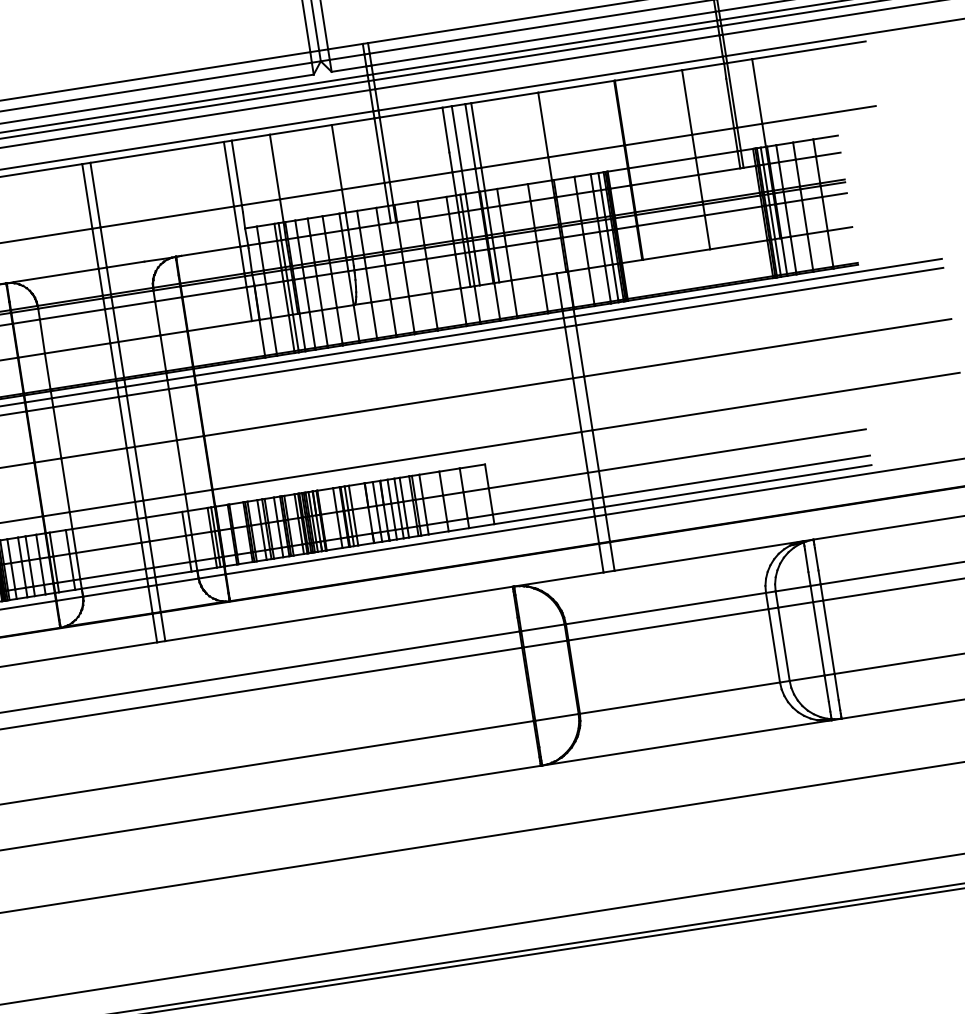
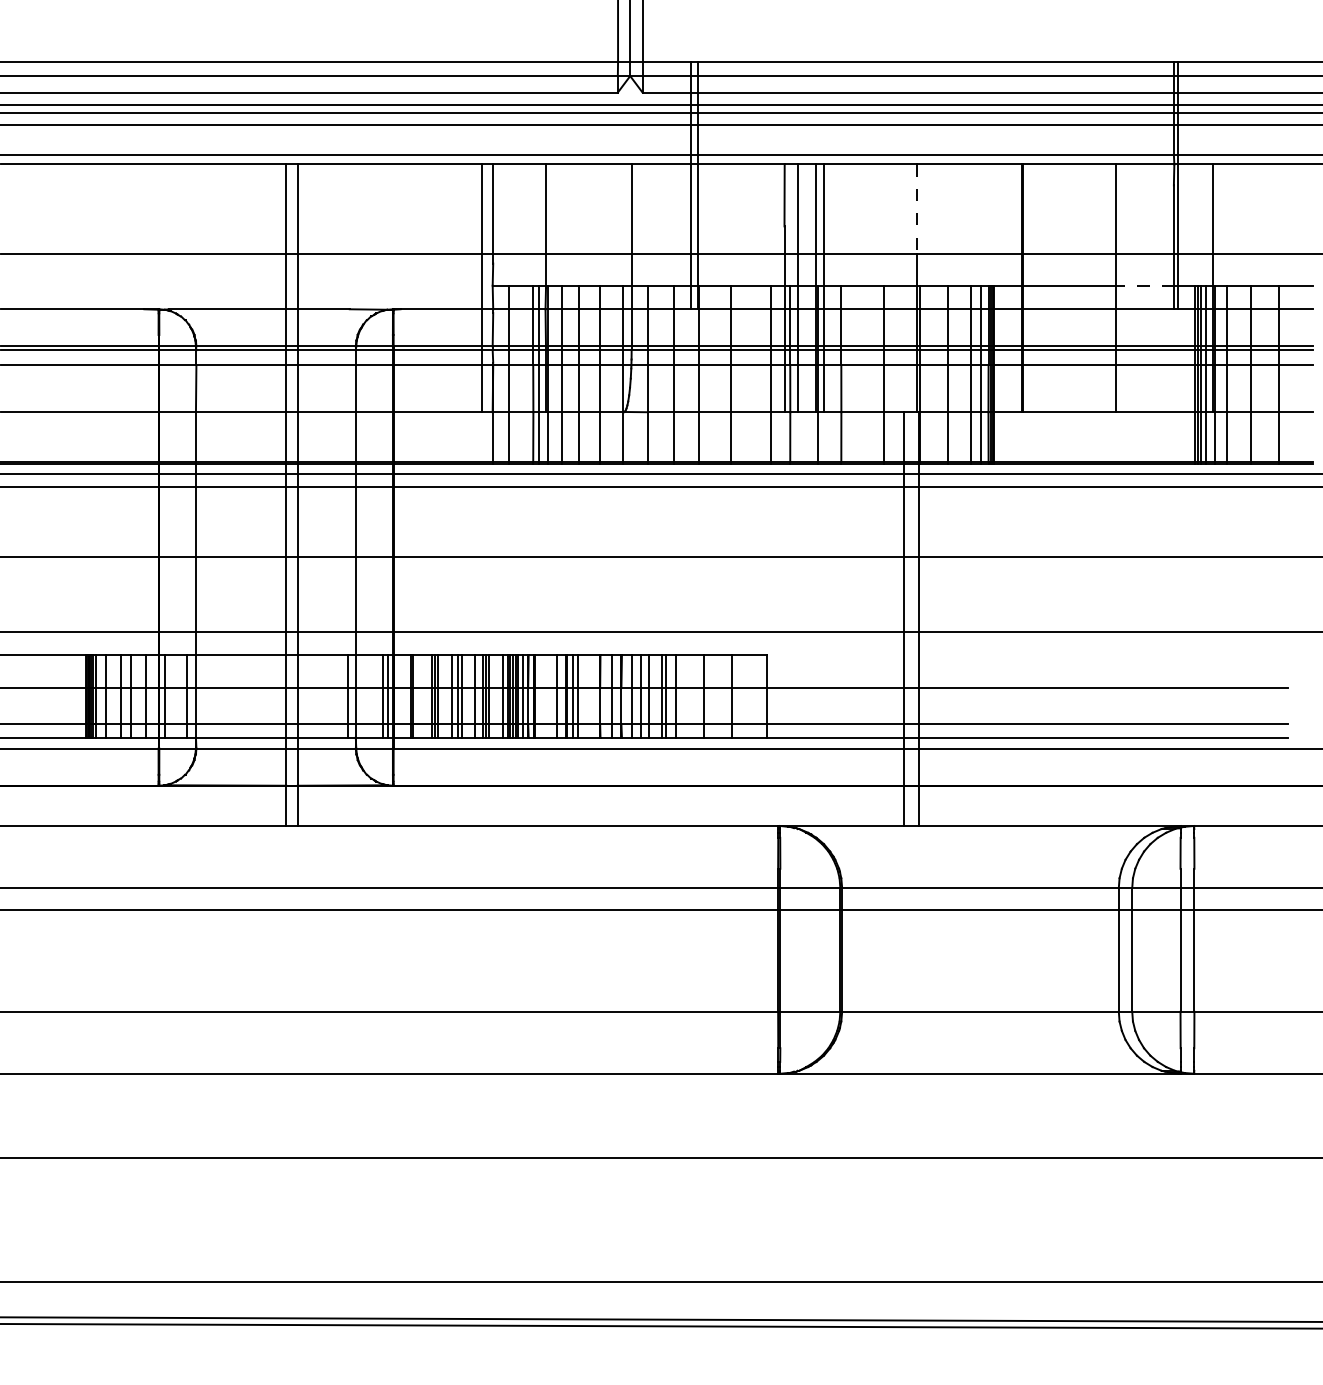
line: (543, 125) -> (917, 209), solid -> dashed
line: (716, 154) -> (1144, 285), solid -> dashed

